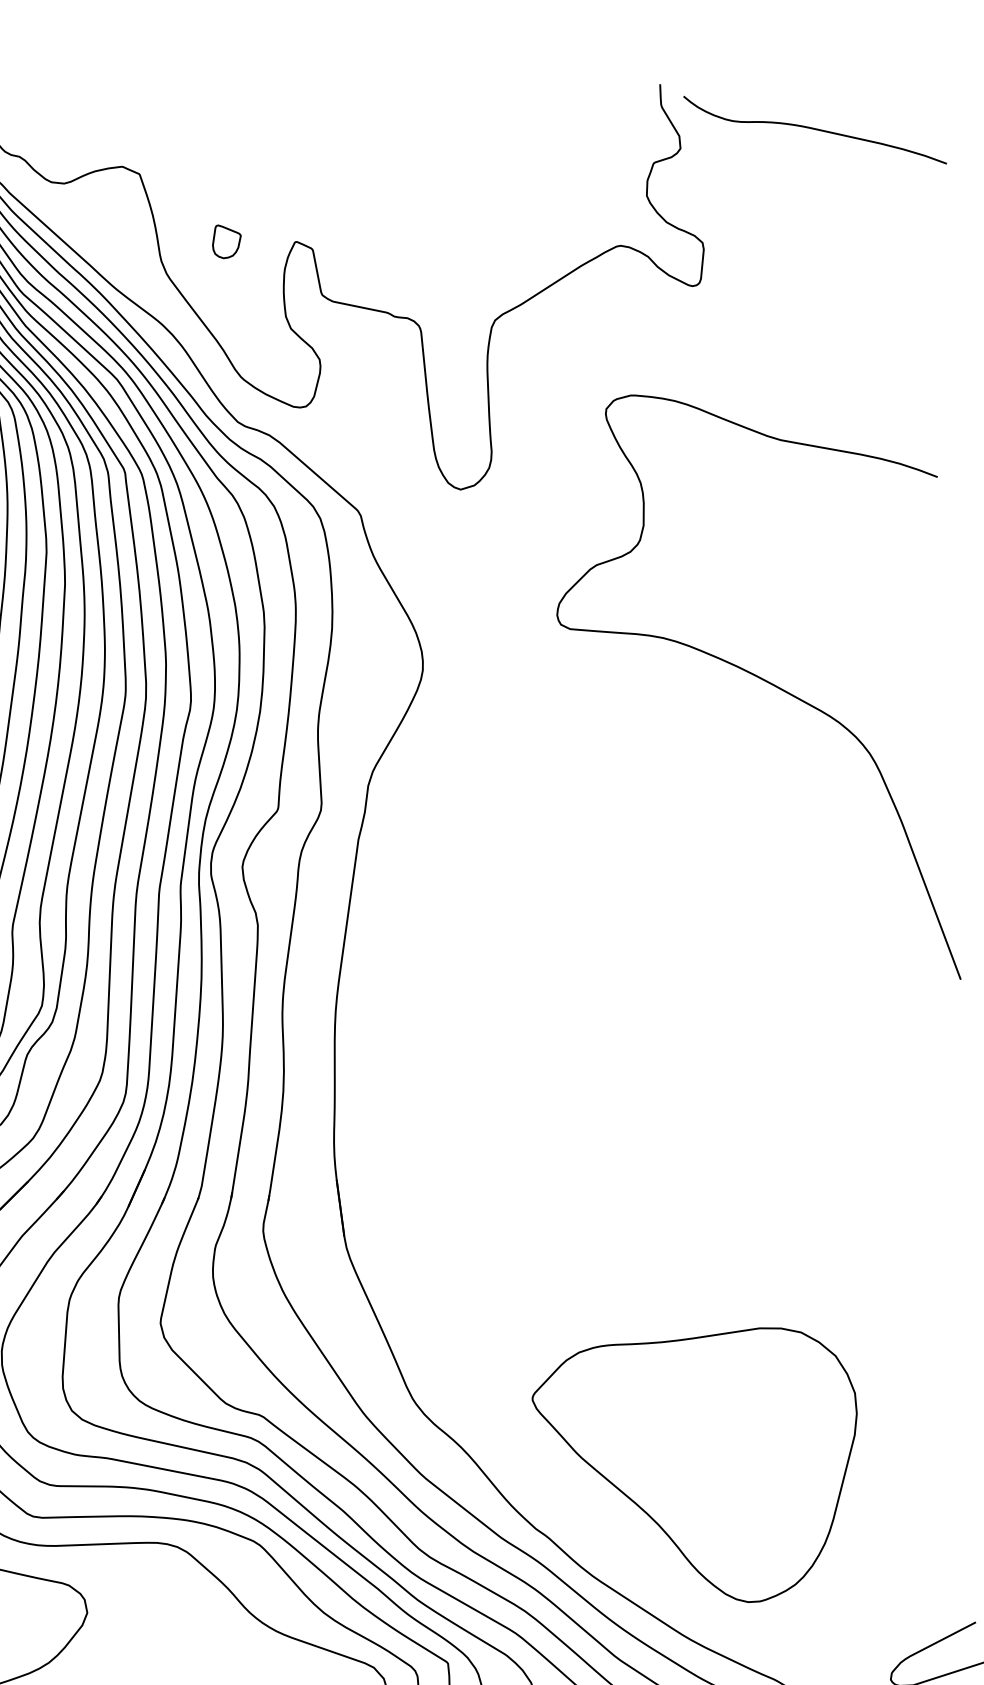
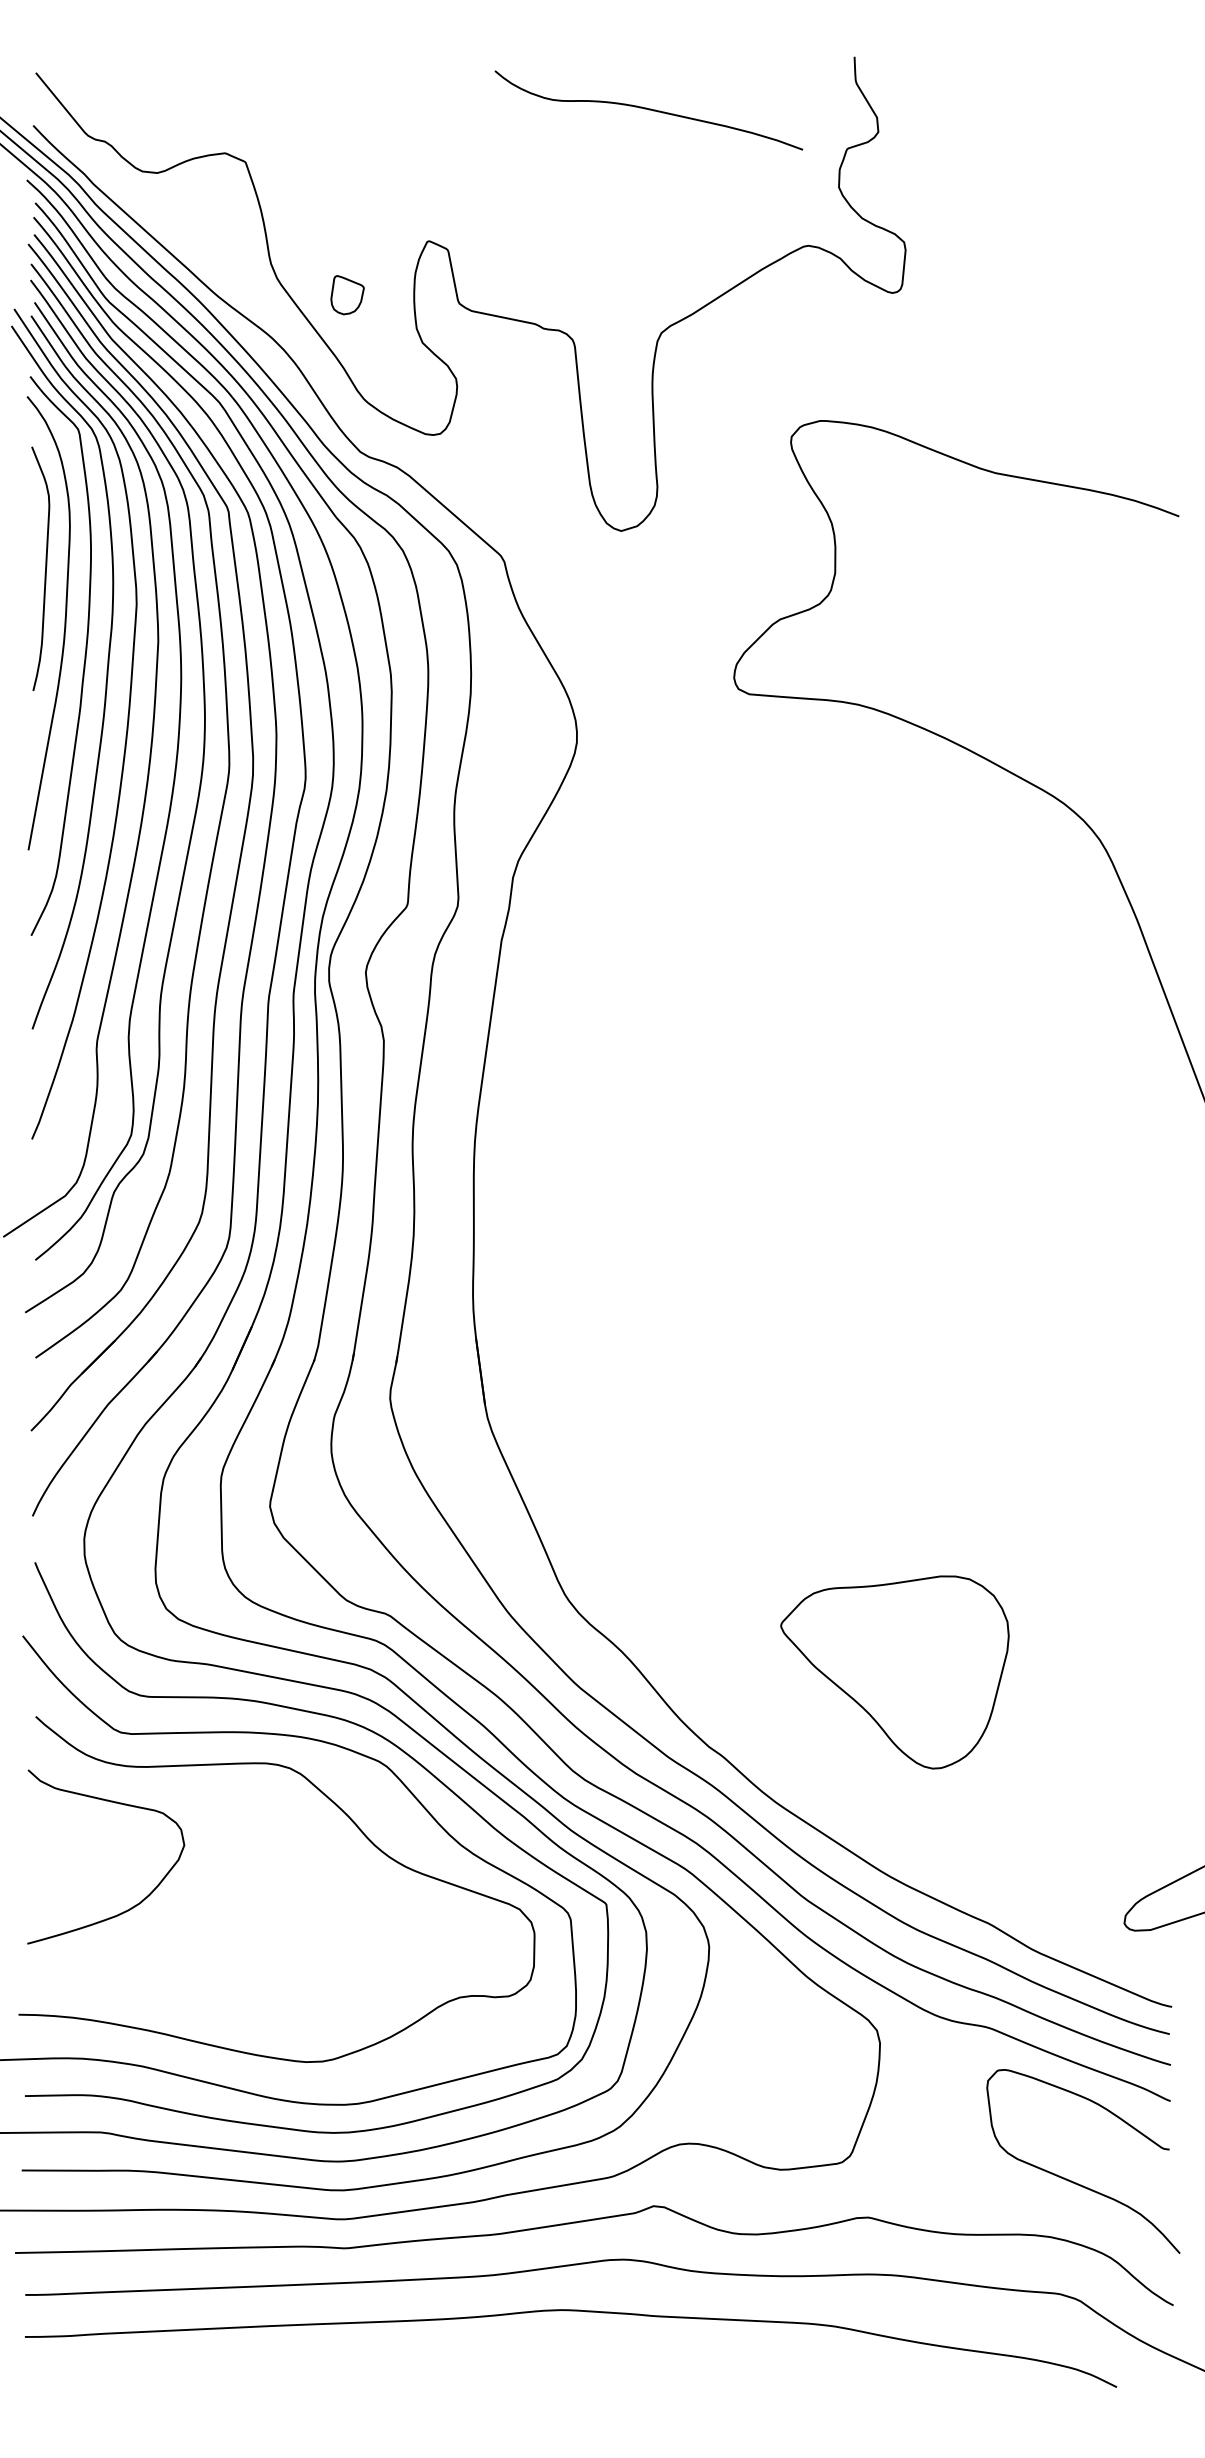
curve: (814, 129) -> (648, 109), moved
part: (226, 242) -> (347, 295), moved
part: (694, 1465) -> (894, 1672), size x0.6

